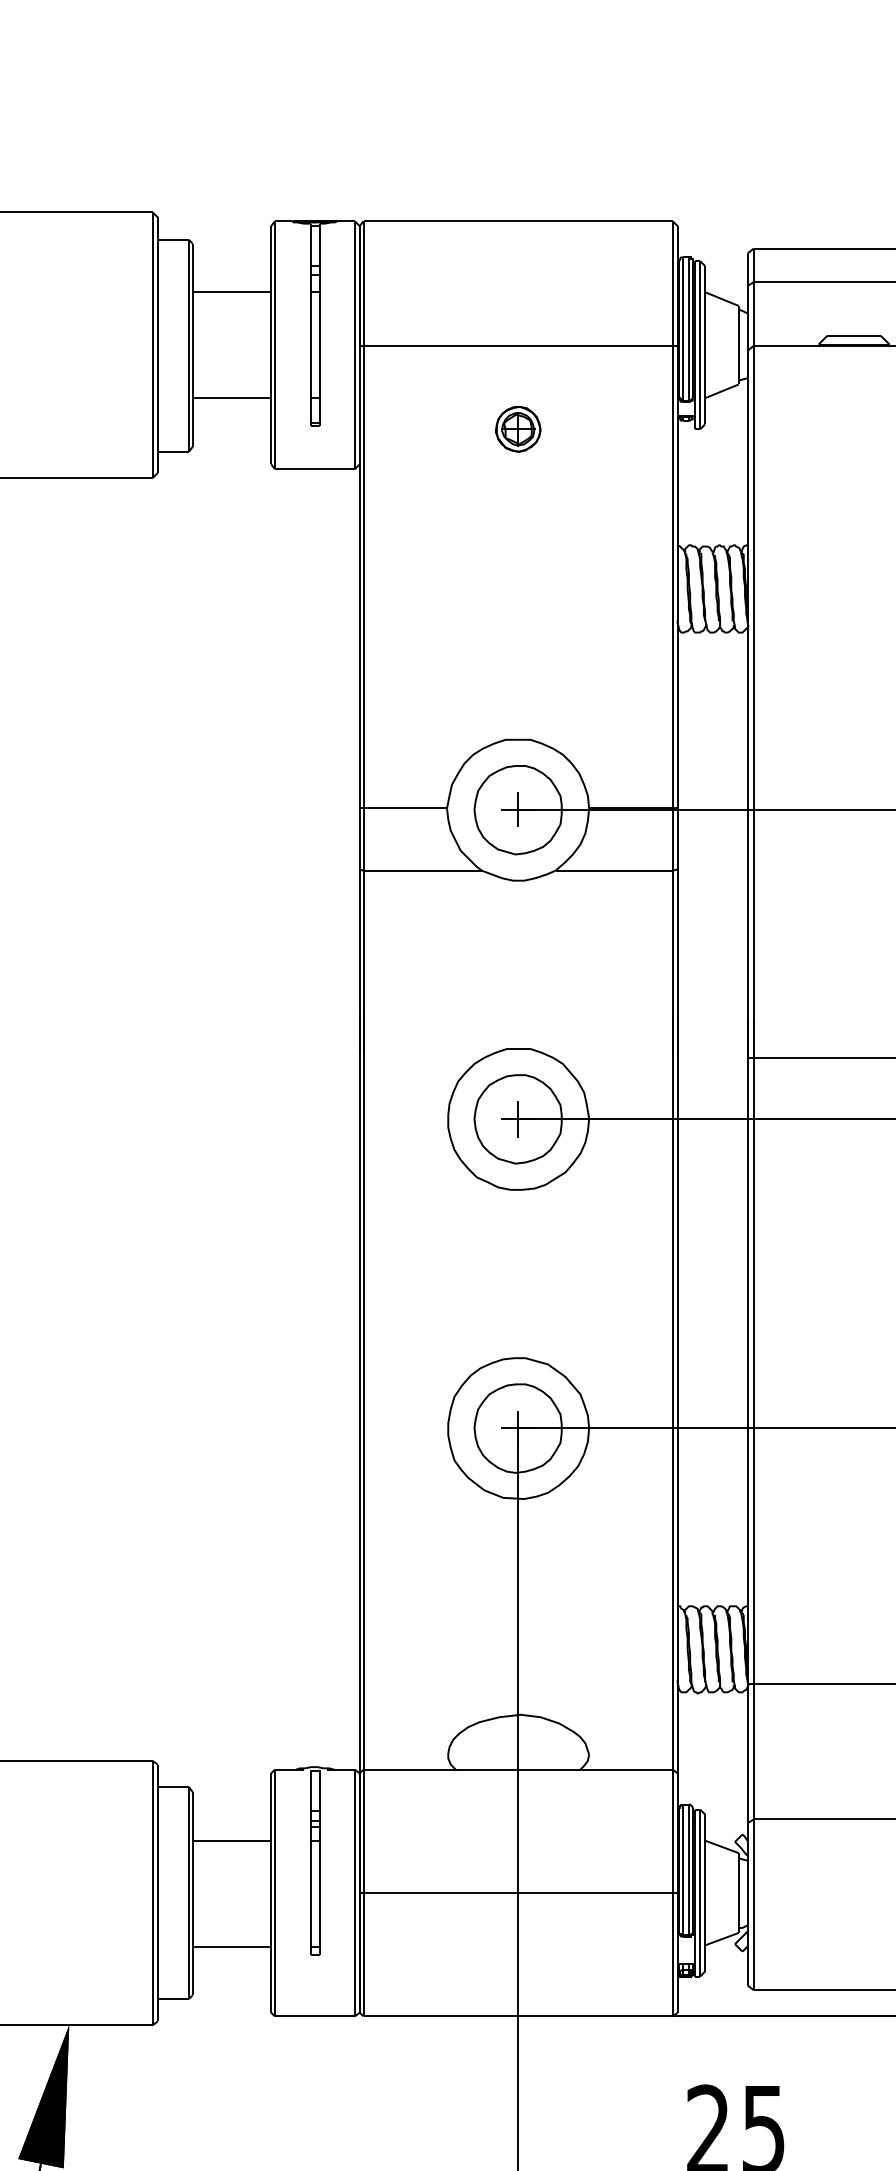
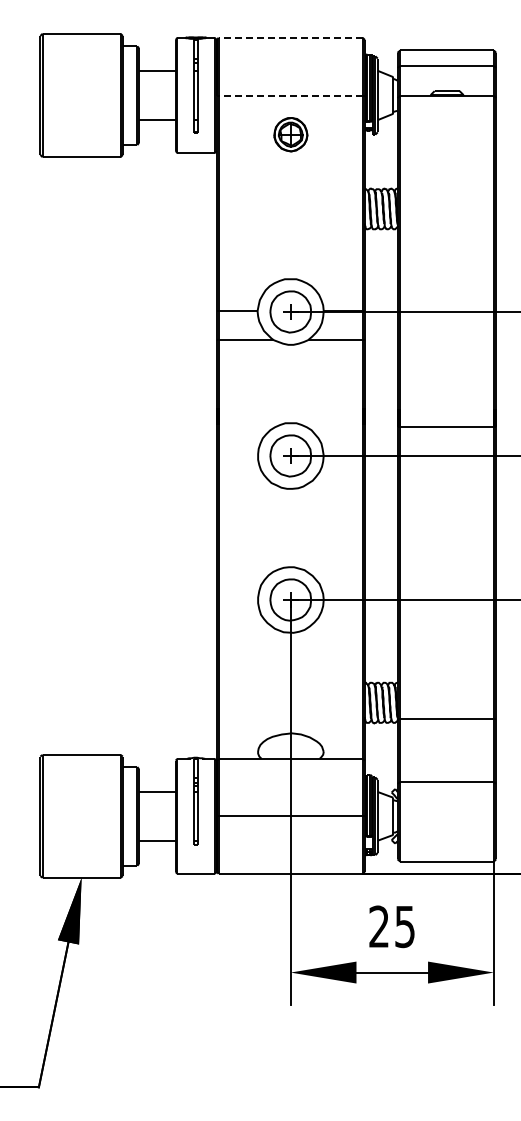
line: (517, 220) -> (290, 37), solid -> dashed
line: (517, 345) -> (290, 95), solid -> dashed
part: (517, 429) -> (290, 134), size x1.6

